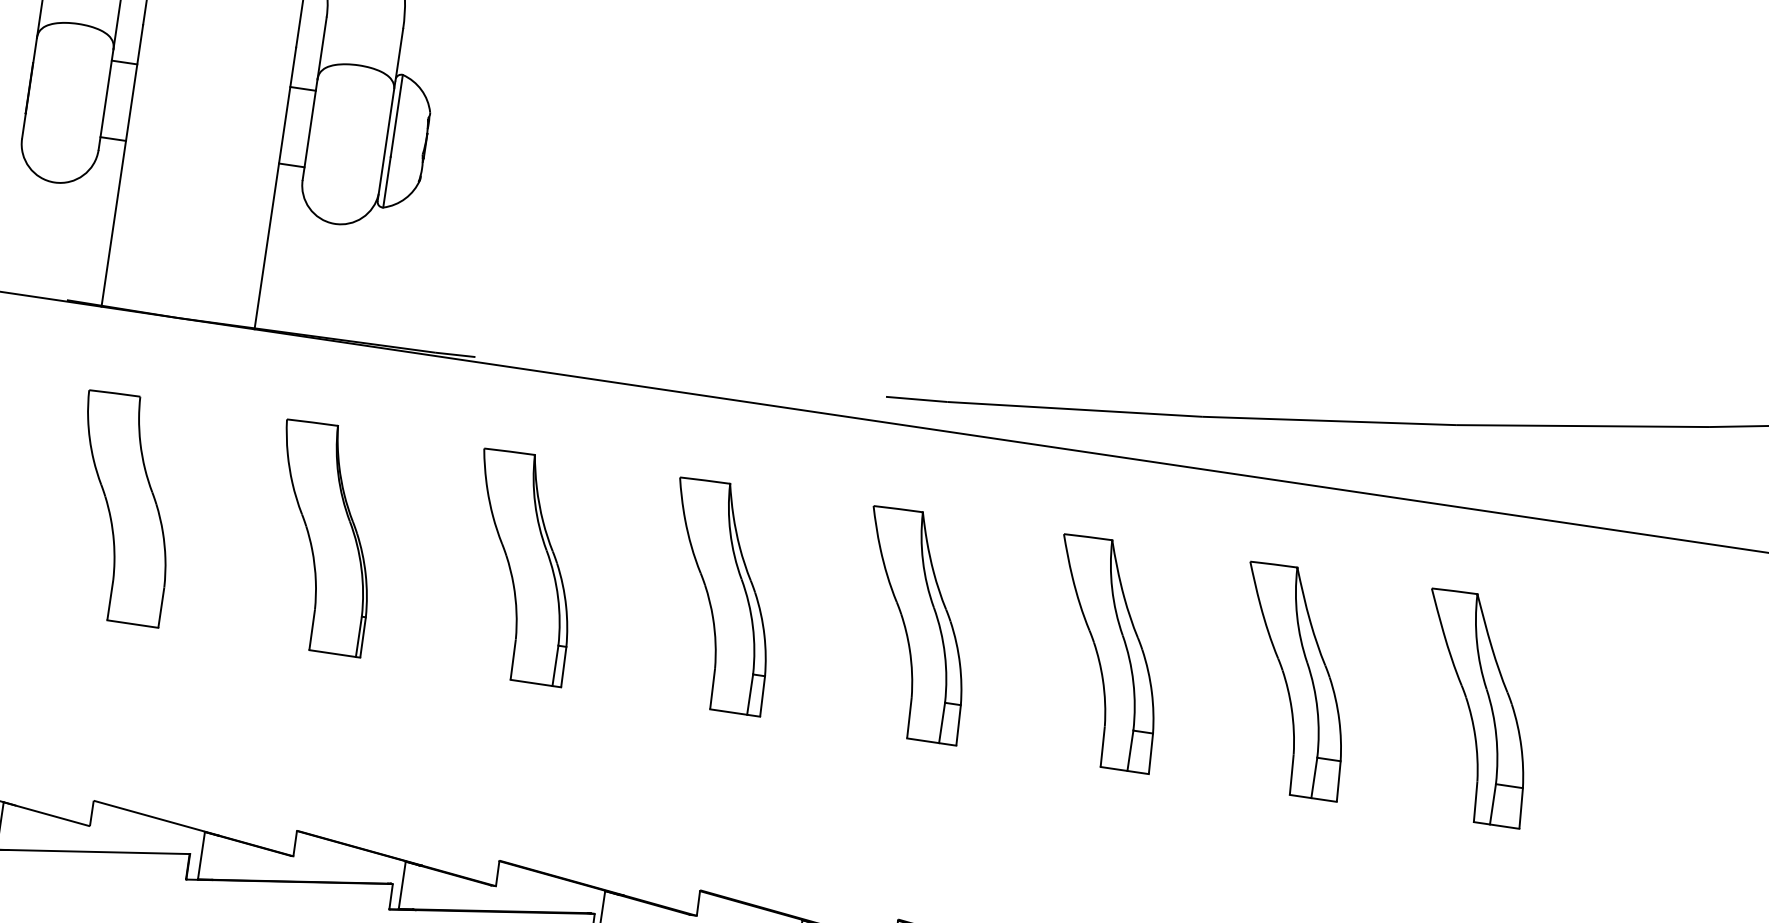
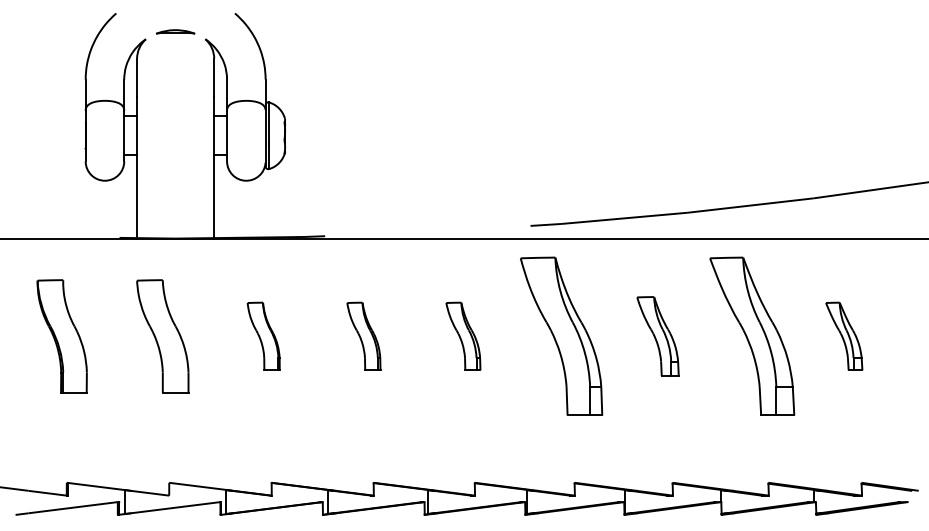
part: (323, 538) -> (263, 336), size x0.6
part: (522, 567) -> (363, 336), size x0.6
part: (720, 596) -> (463, 336), size x0.6
part: (915, 625) -> (561, 336), size x1.4
part: (1105, 653) -> (657, 336), size x0.7
part: (1294, 681) -> (752, 336), size x1.4
part: (1476, 708) -> (844, 336), size x0.6

